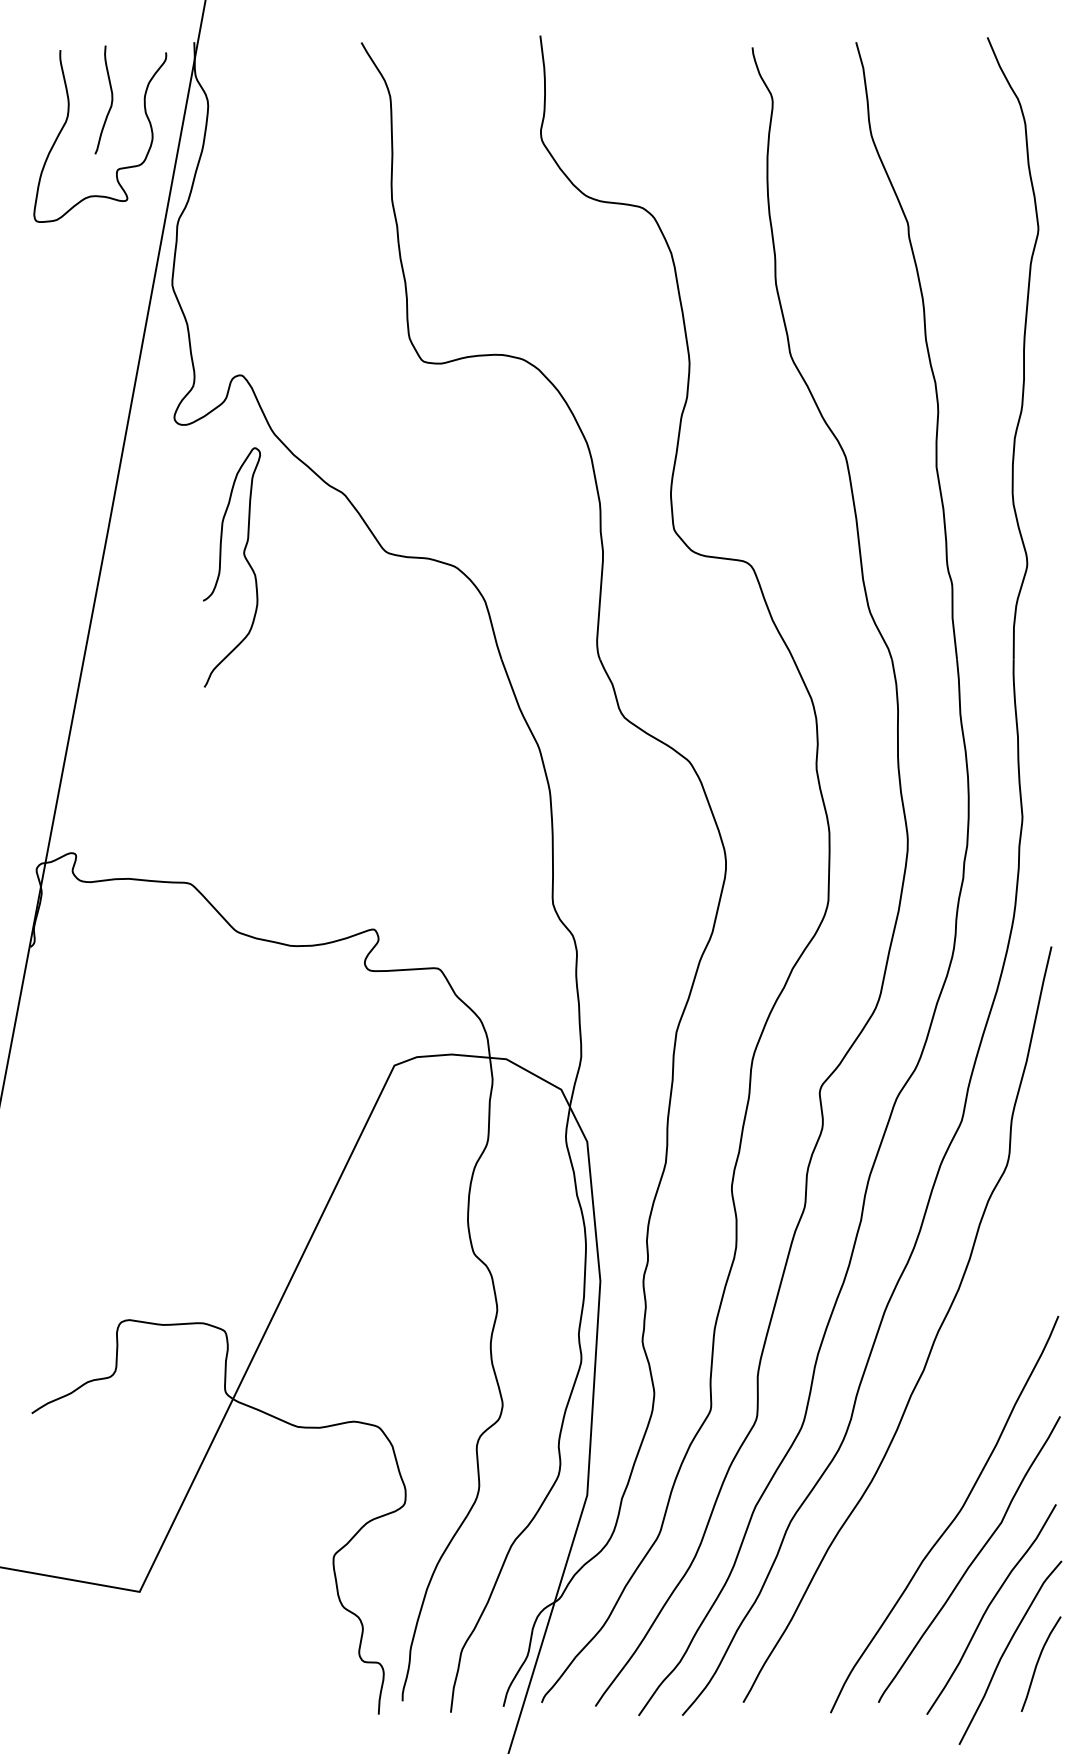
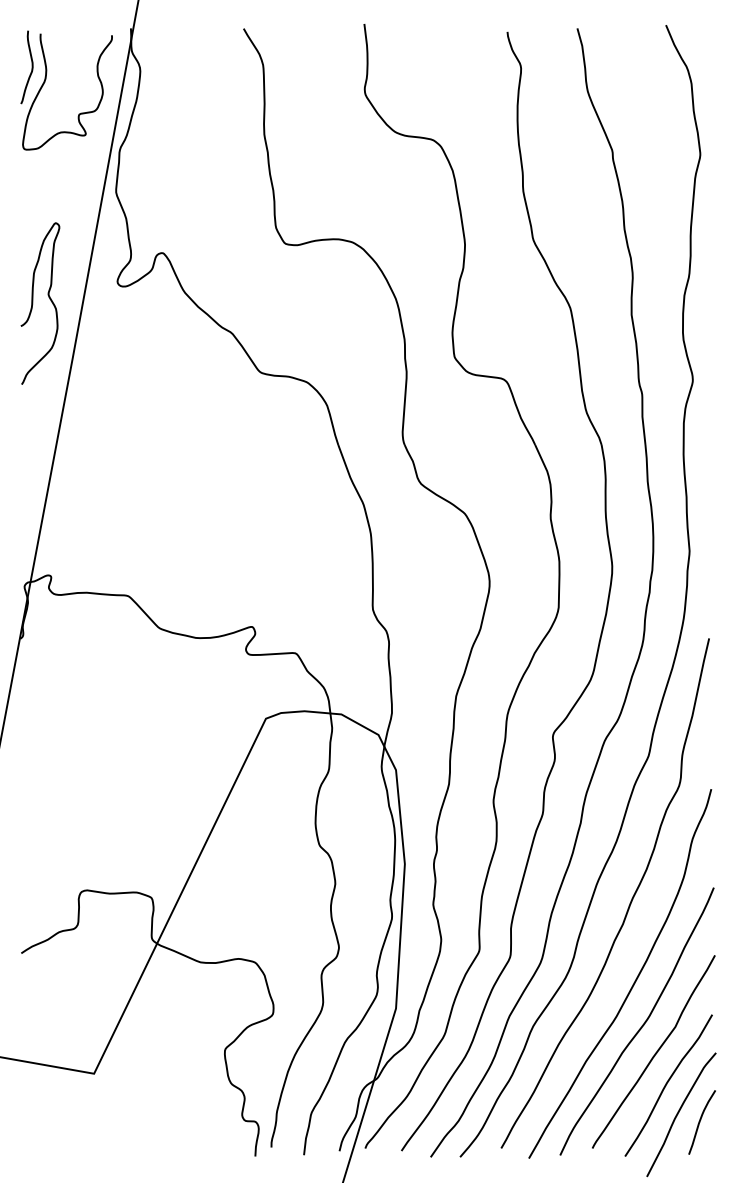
curve: (110, 100) -> (31, 67), moved
curve: (221, 567) -> (33, 303), moved
curve: (940, 1453) -> (634, 980), added

